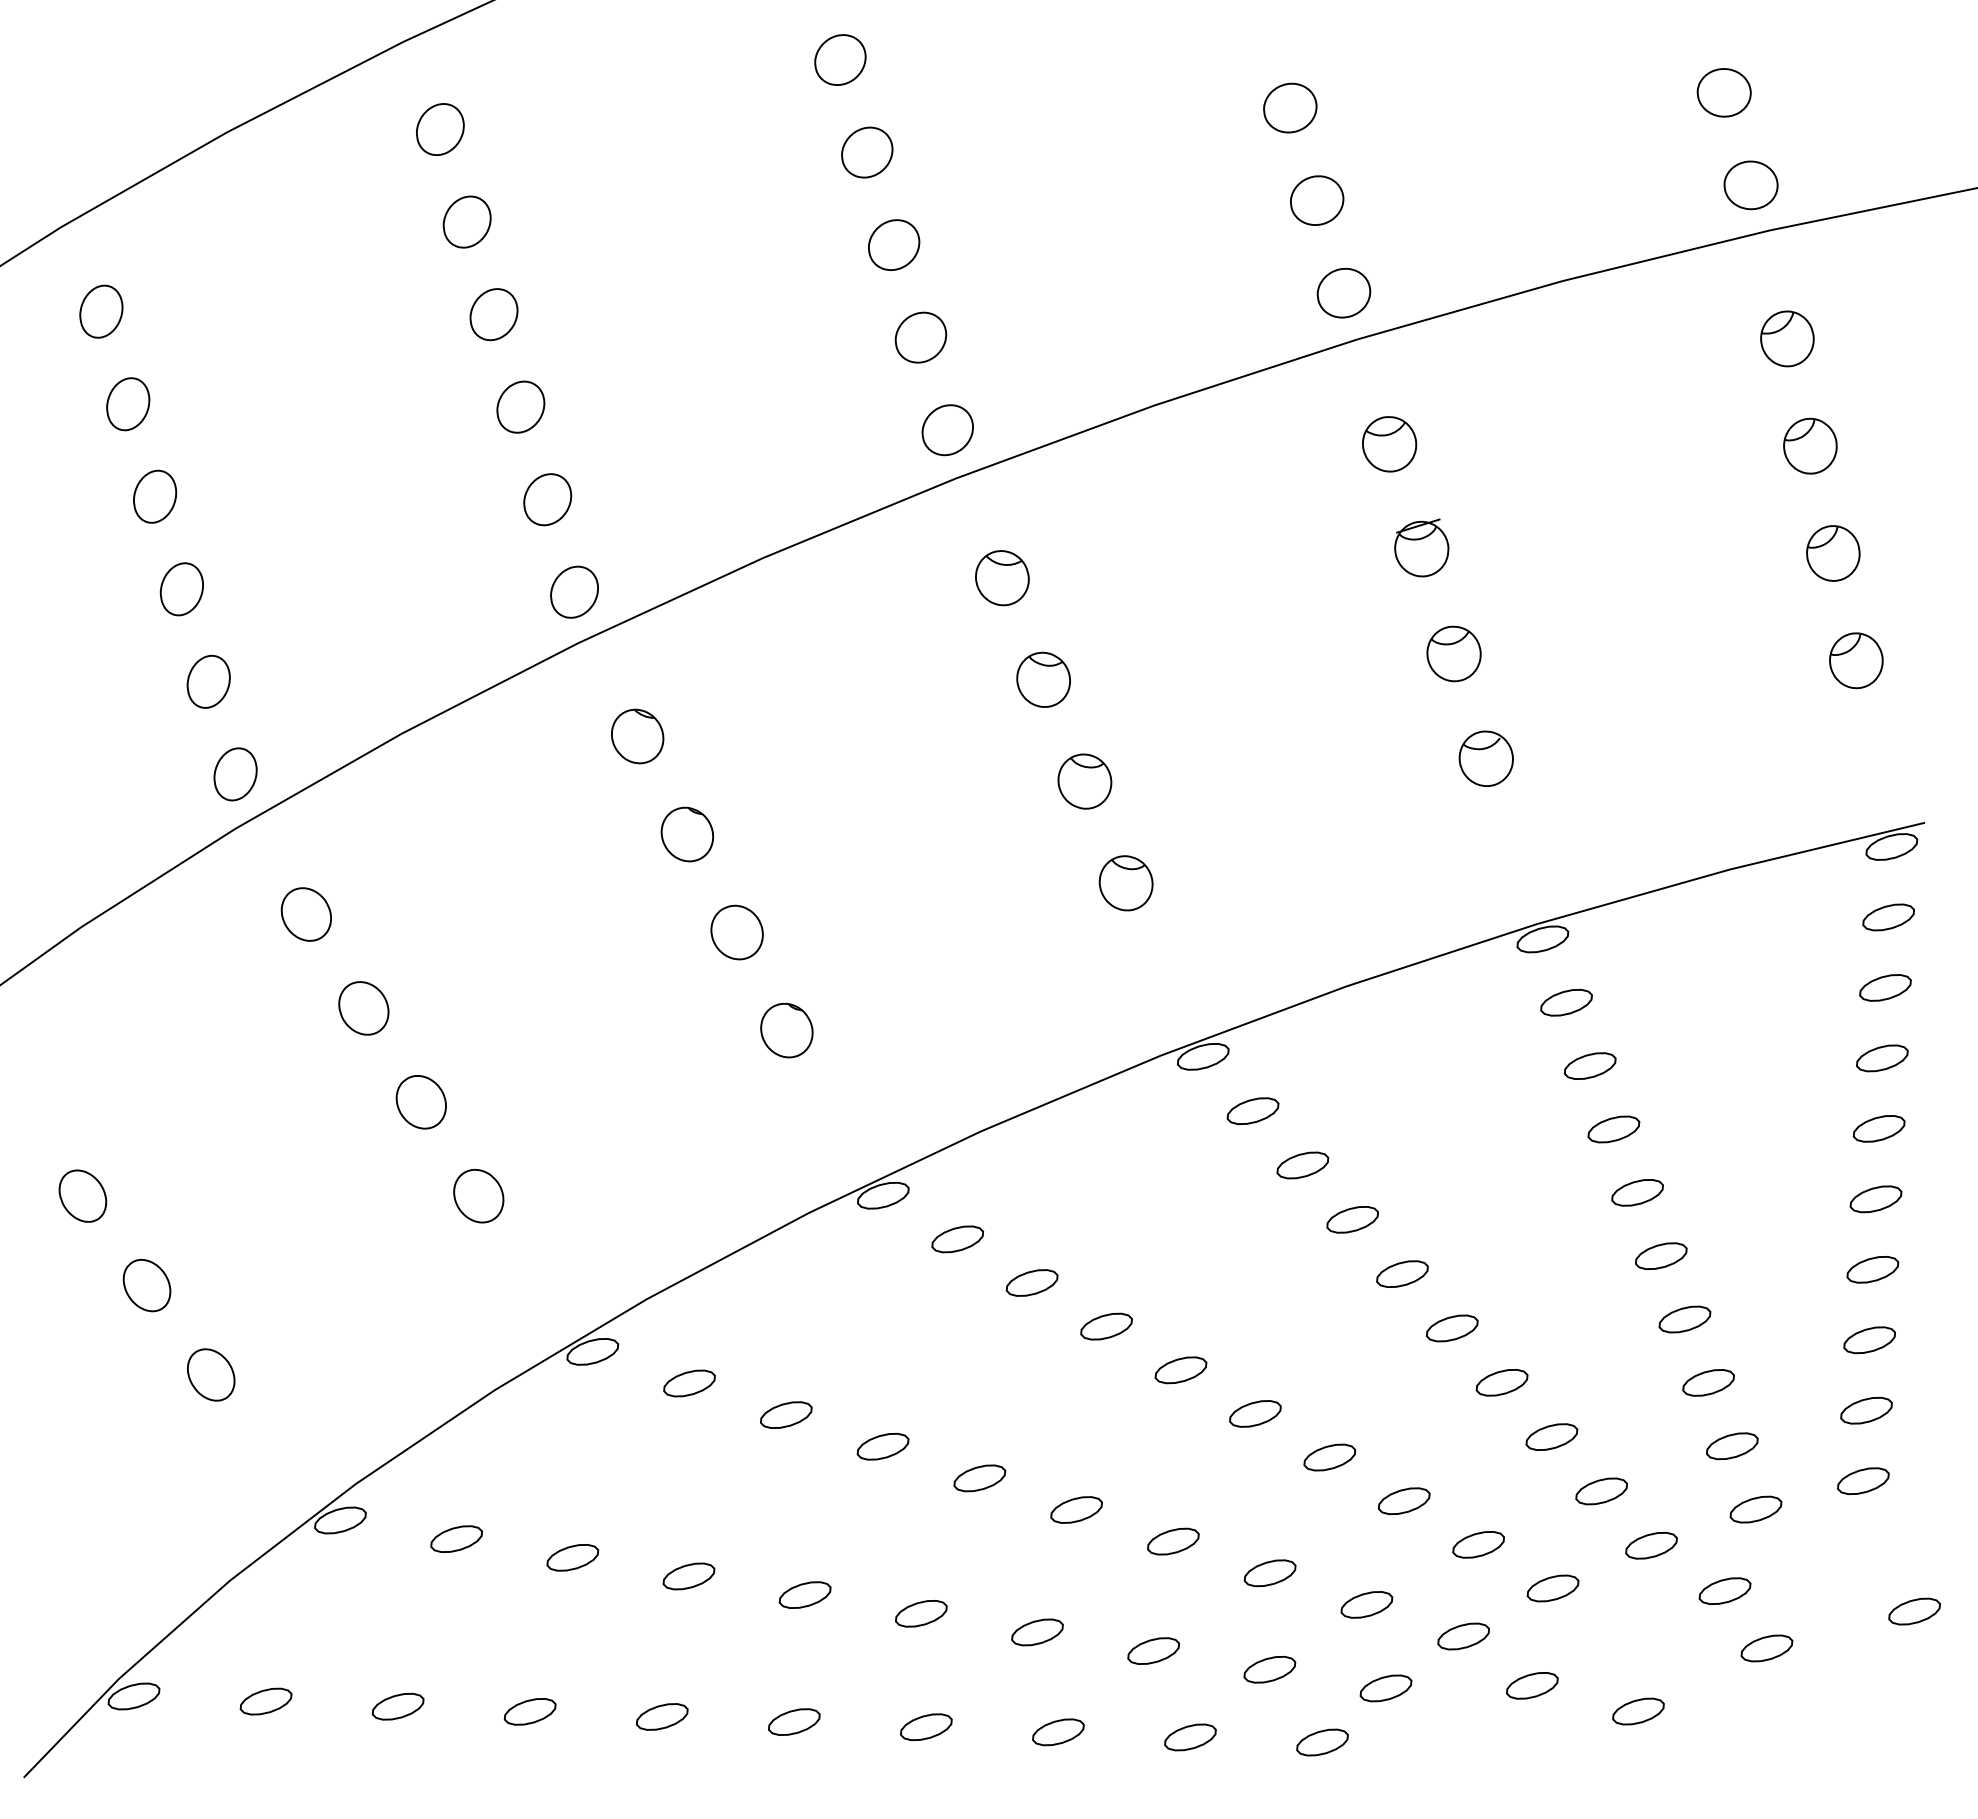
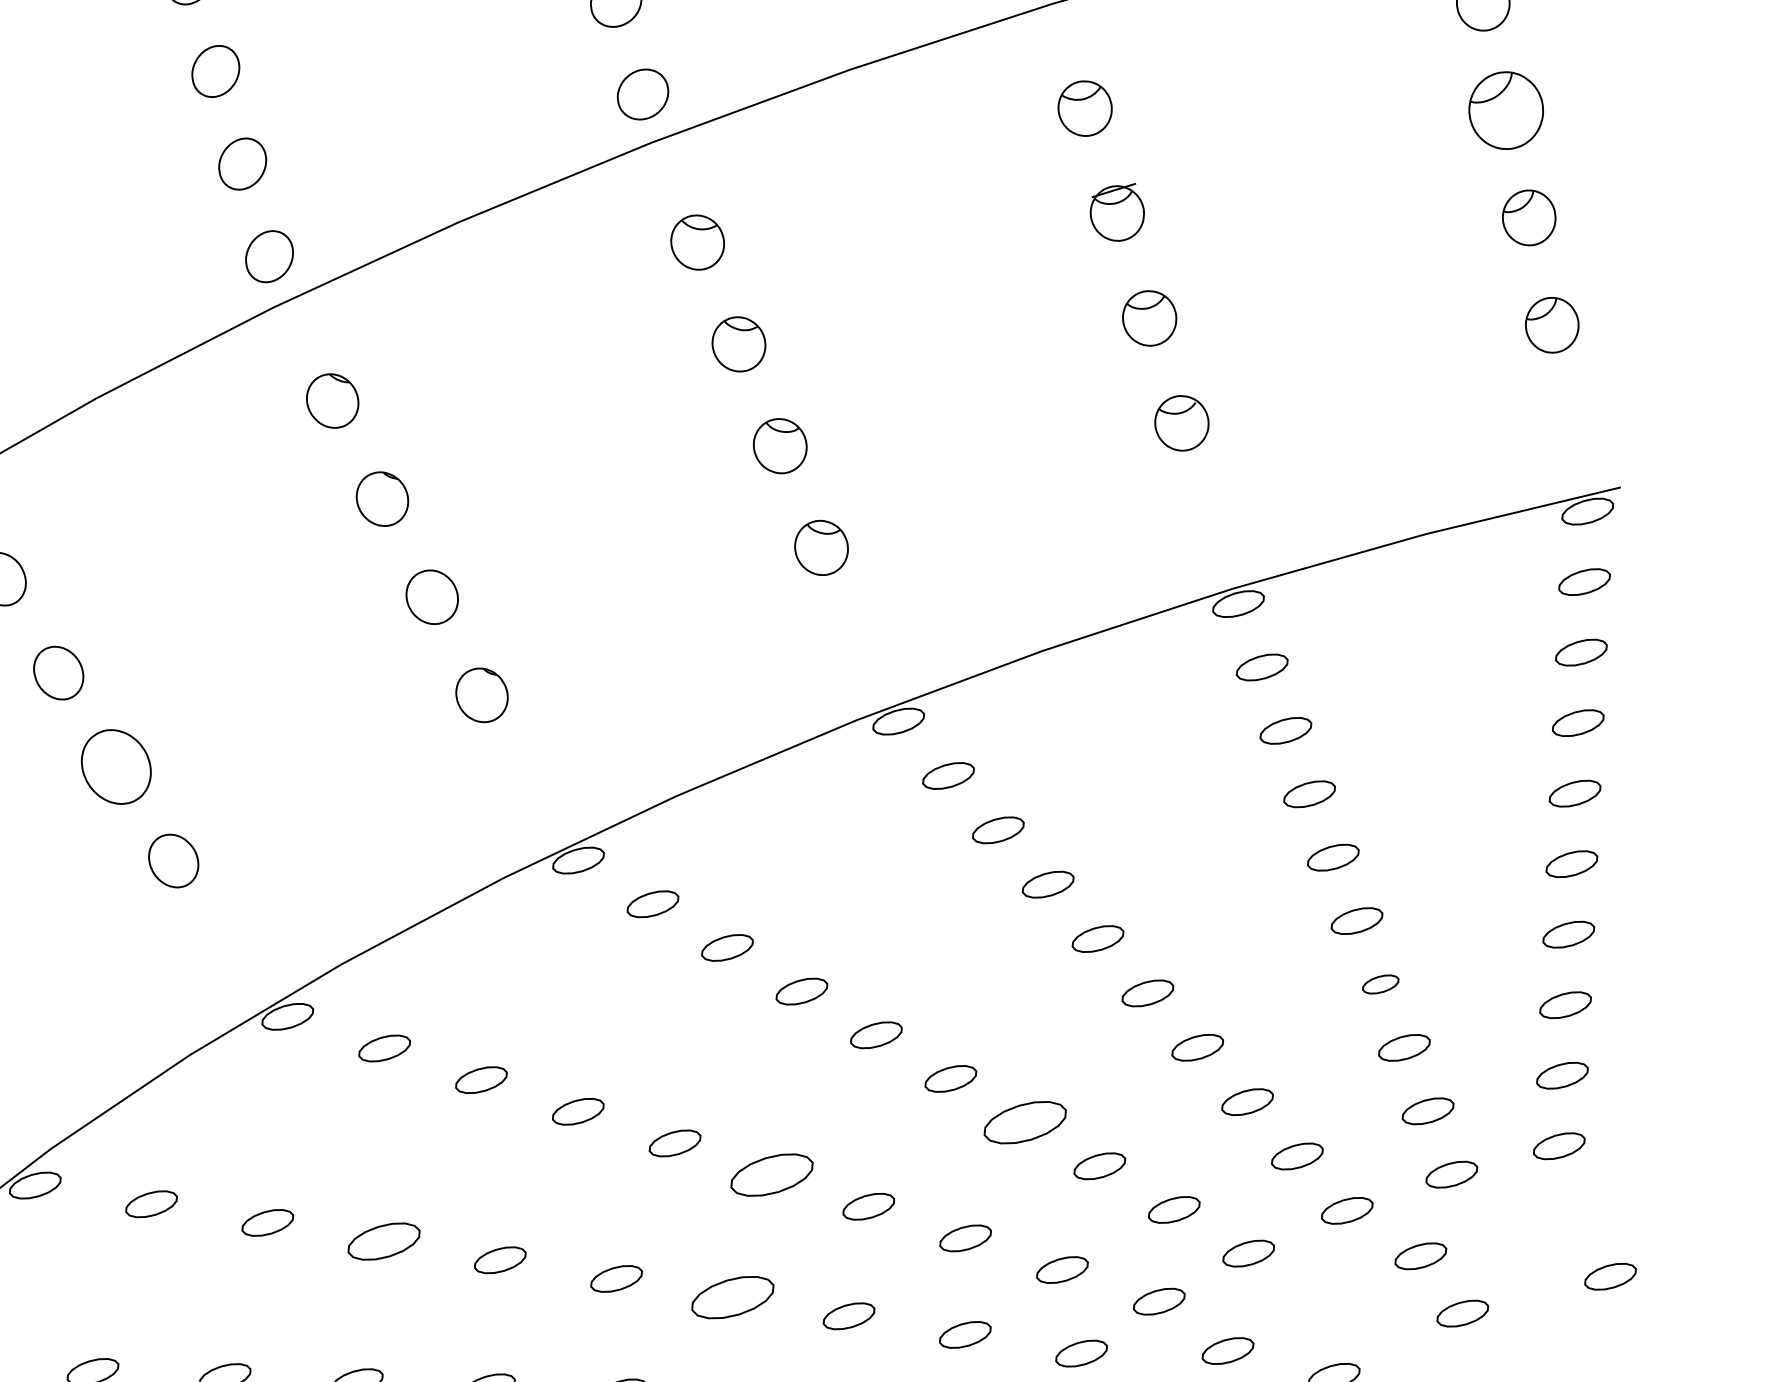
part: (1810, 445) -> (1506, 109), size x1.4
part: (420, 1102) -> (115, 767), size x1.4
part: (1684, 1319) -> (1380, 984), size x0.7
part: (1329, 1457) -> (1025, 1122), size x1.6
part: (1076, 1509) -> (771, 1174), size x1.6
part: (688, 1576) -> (383, 1241), size x1.4
part: (1037, 1632) -> (732, 1297), size x1.6

